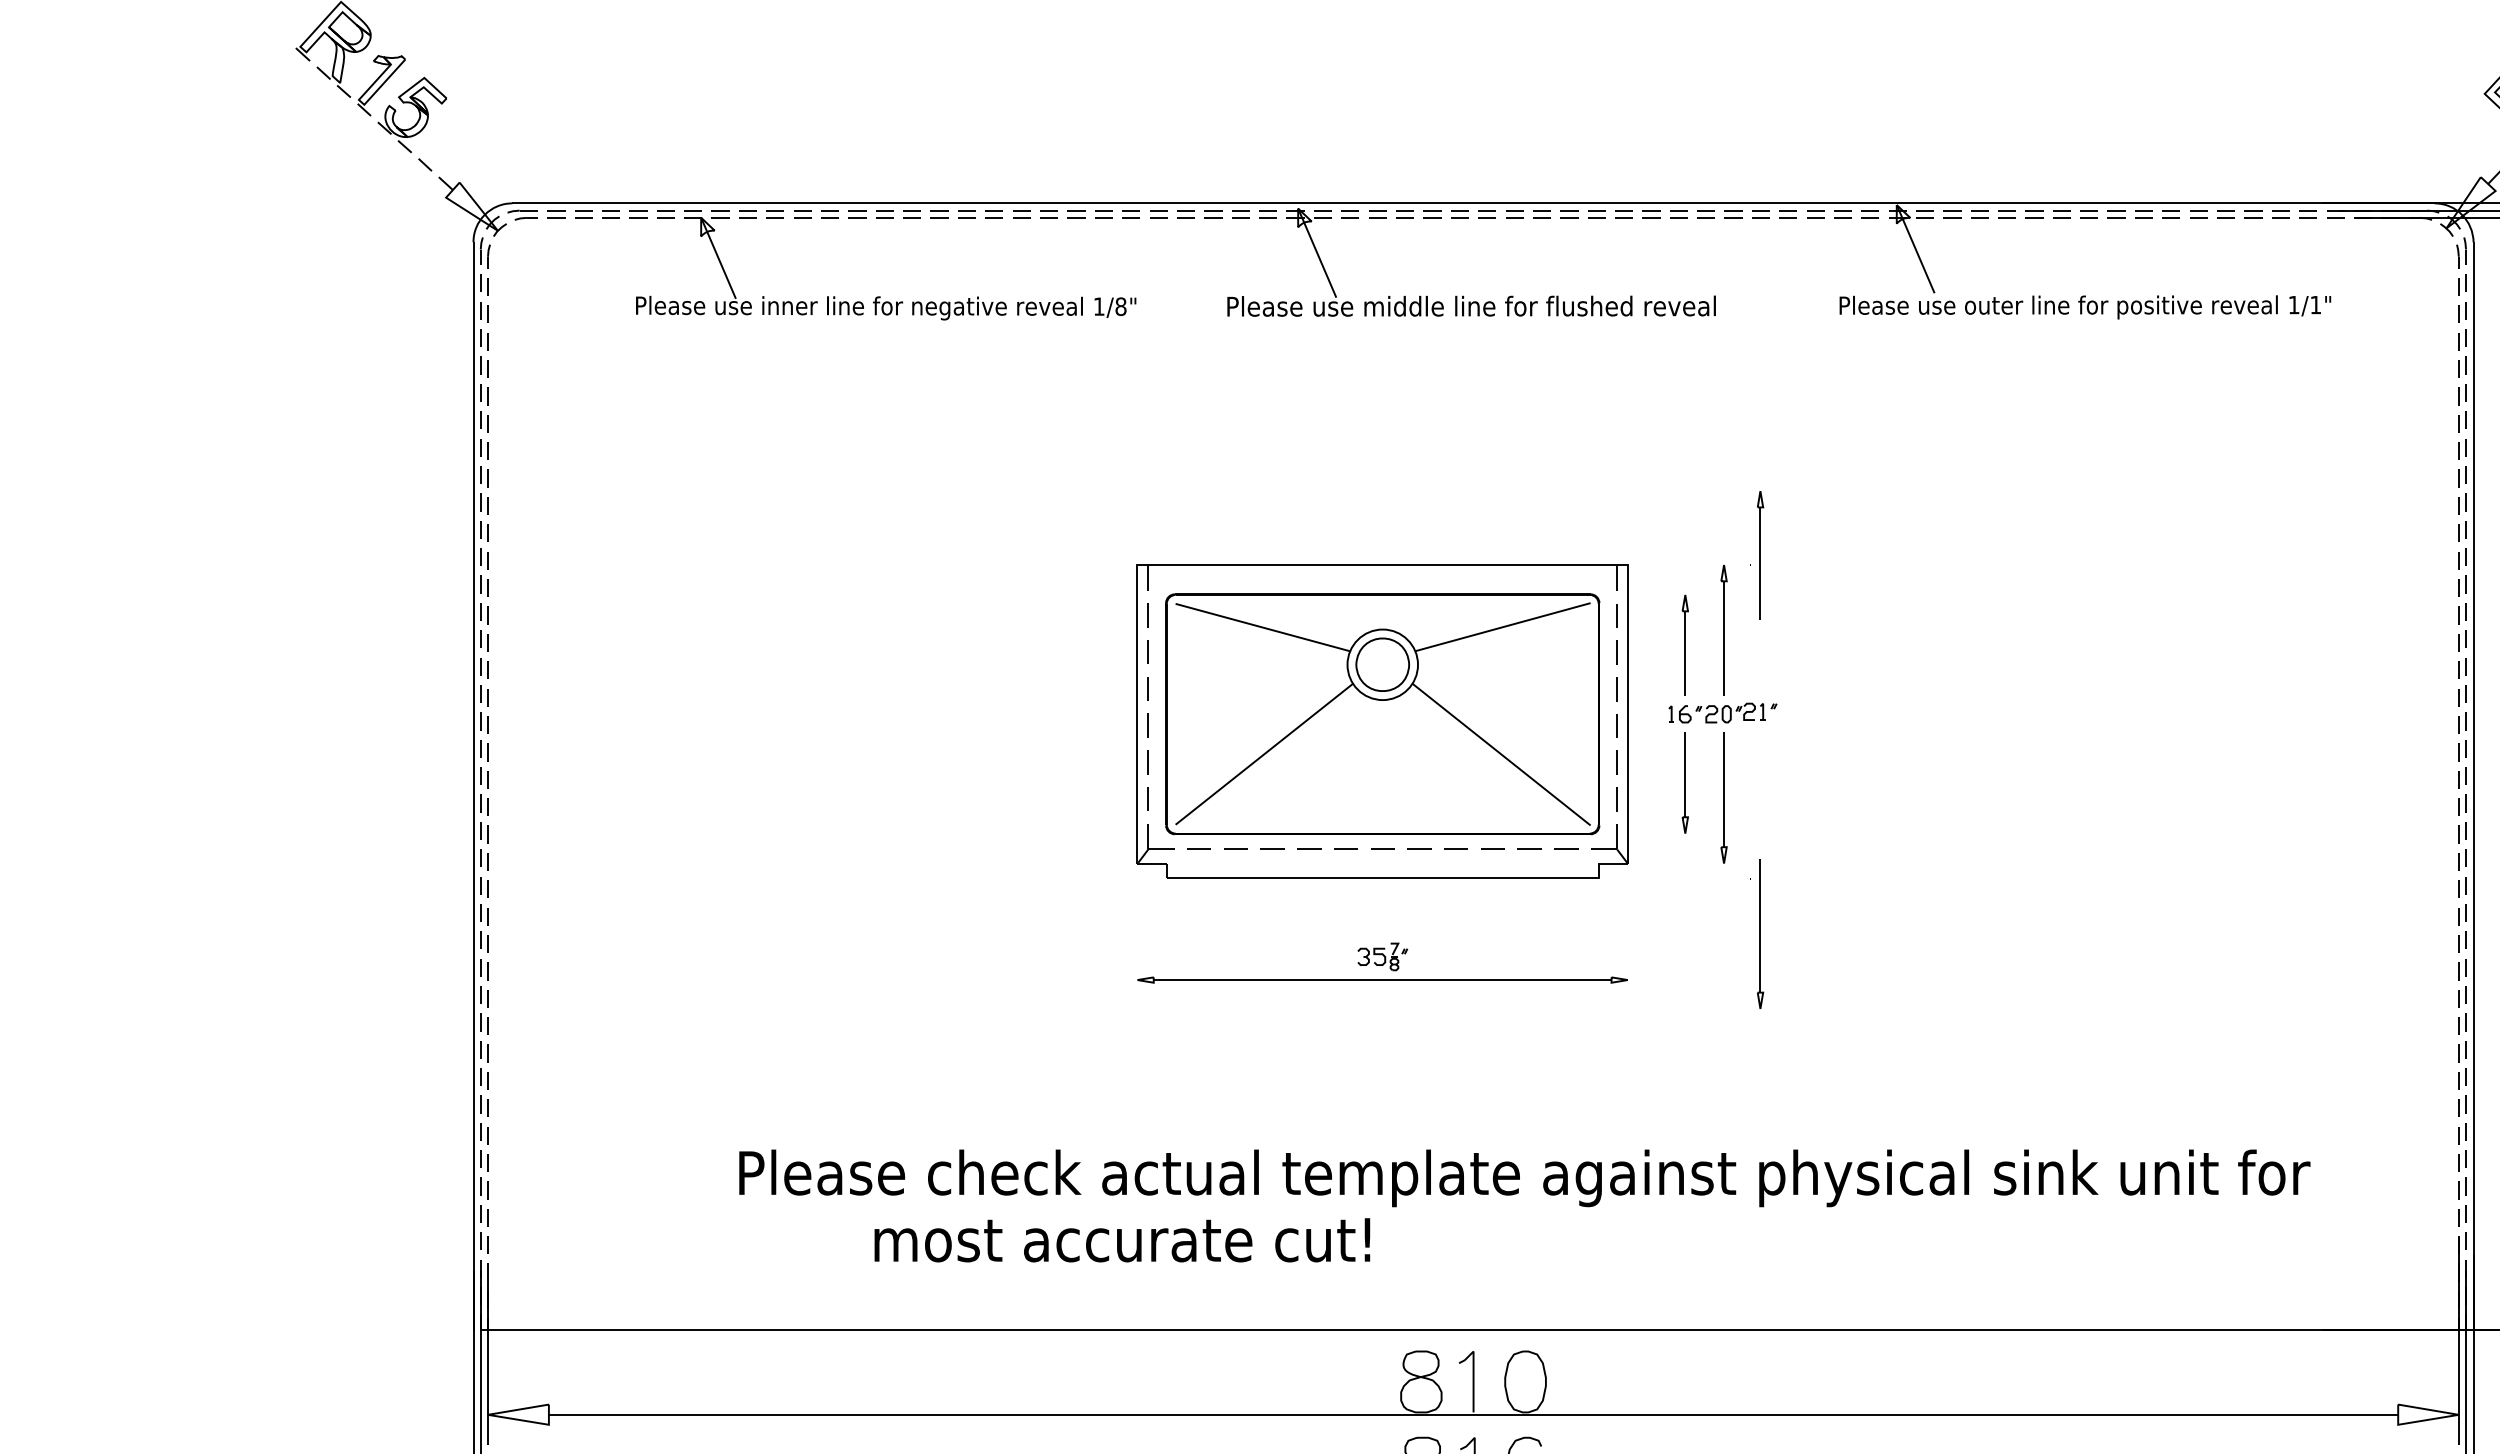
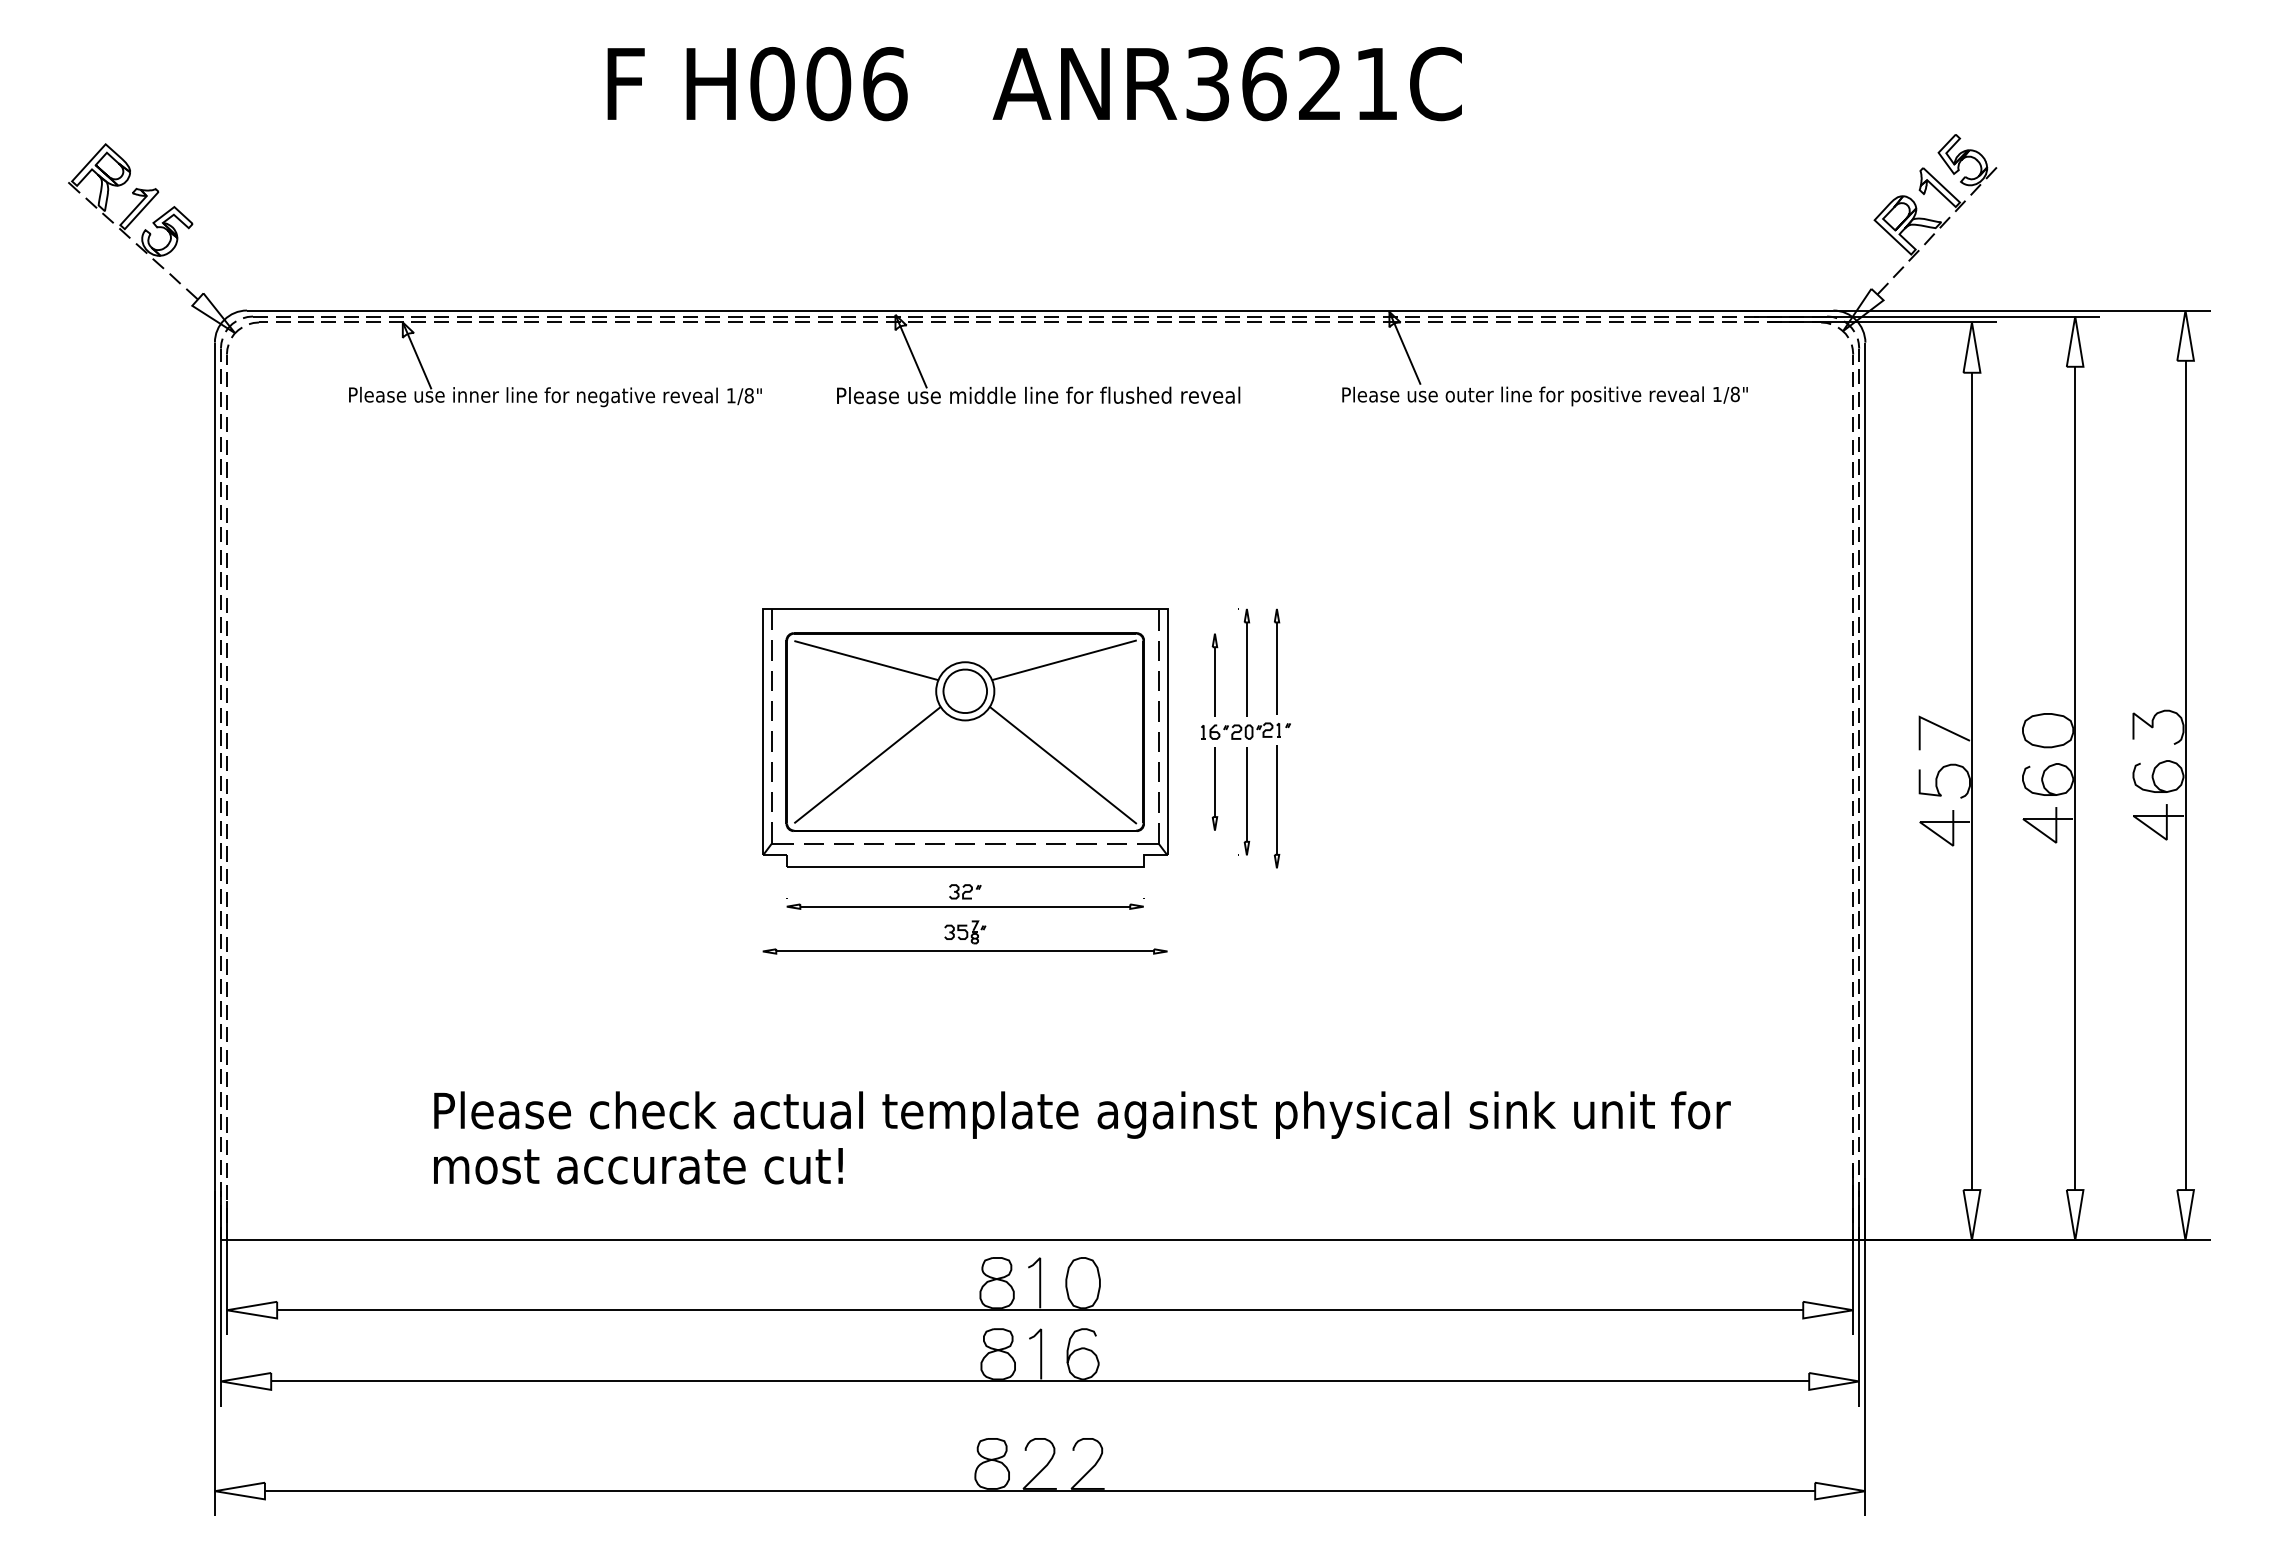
text: (2314, 305) -> (1734, 394), 1/1" -> 1/8"
part: (1761, 554) -> (1277, 661), moved
part: (1383, 913) -> (965, 896), added
part: (1759, 934) -> (1276, 806), moved
text: (1122, 1240) -> (638, 1166), moved

